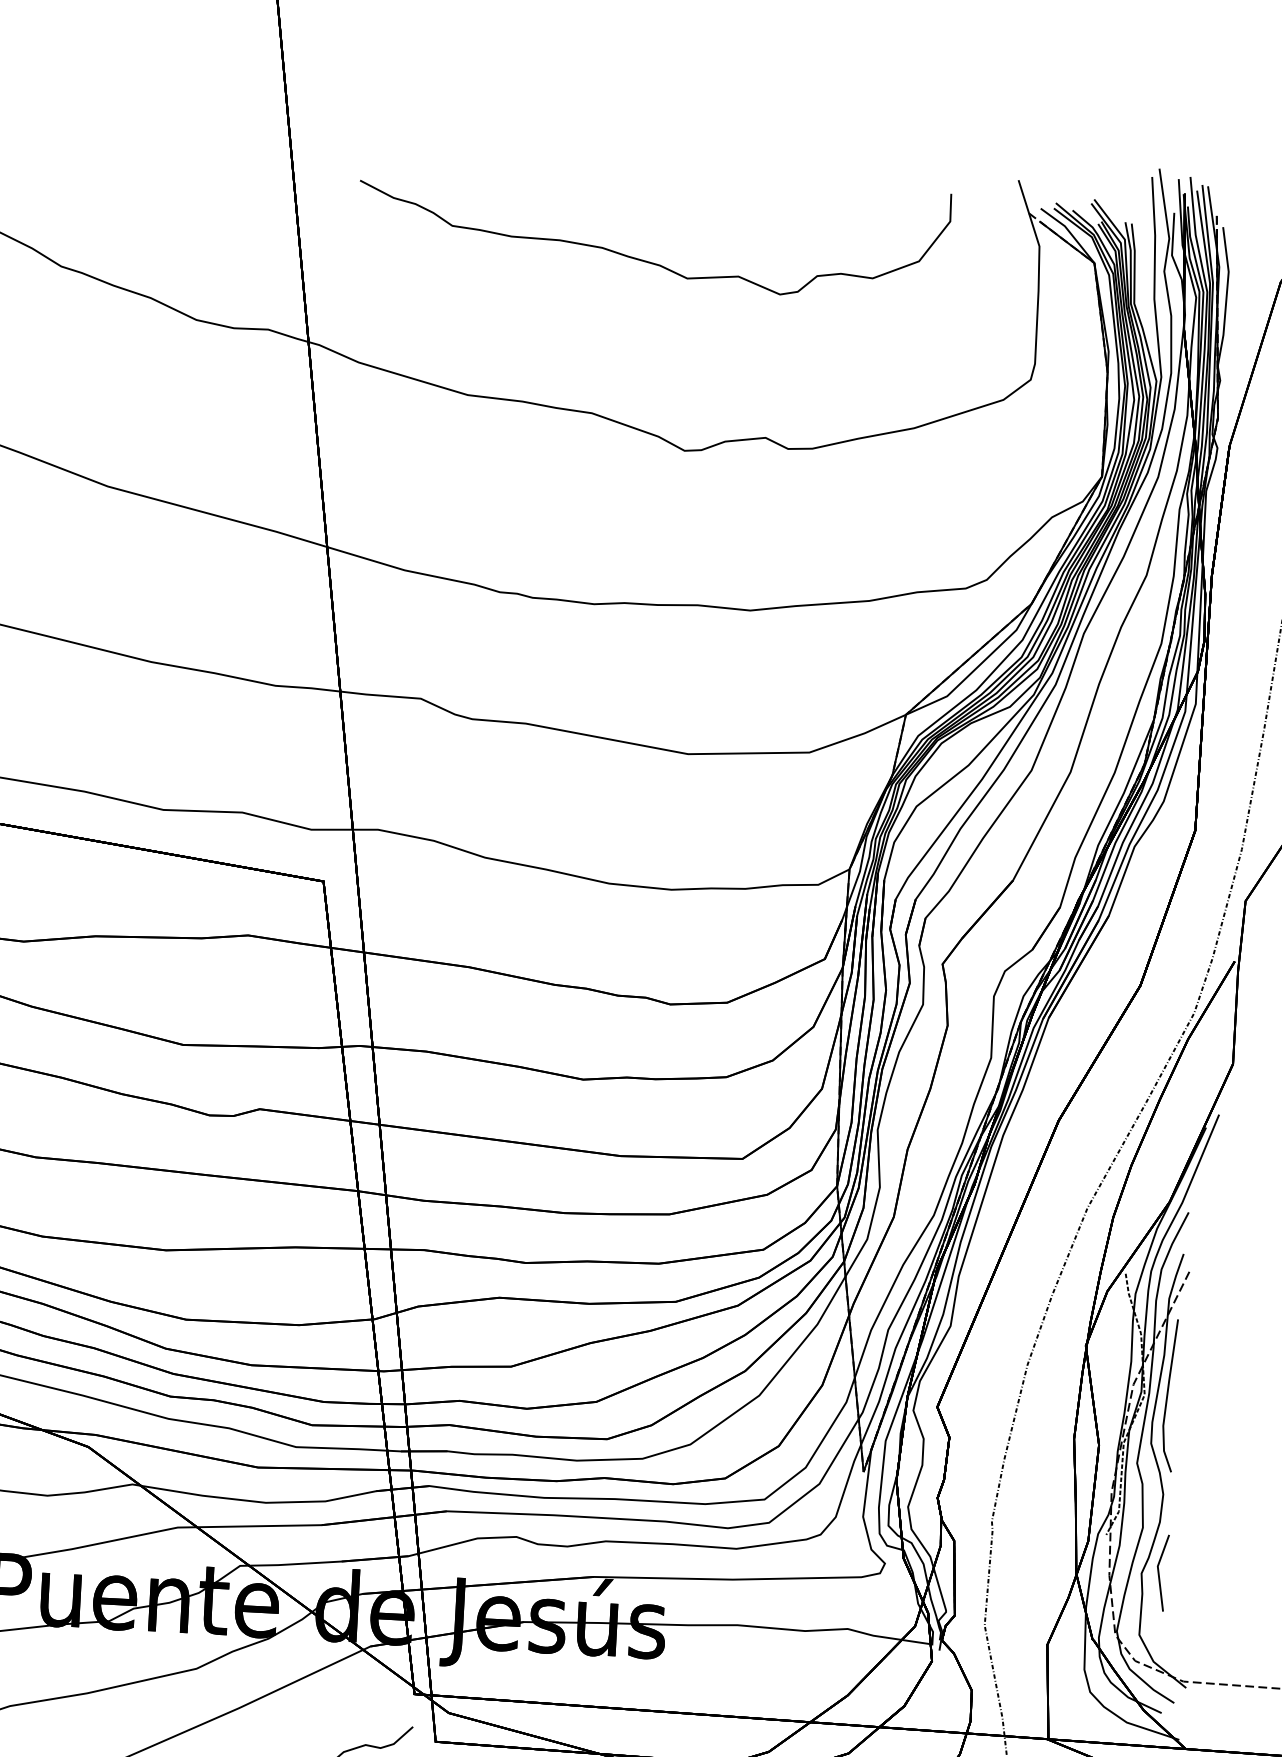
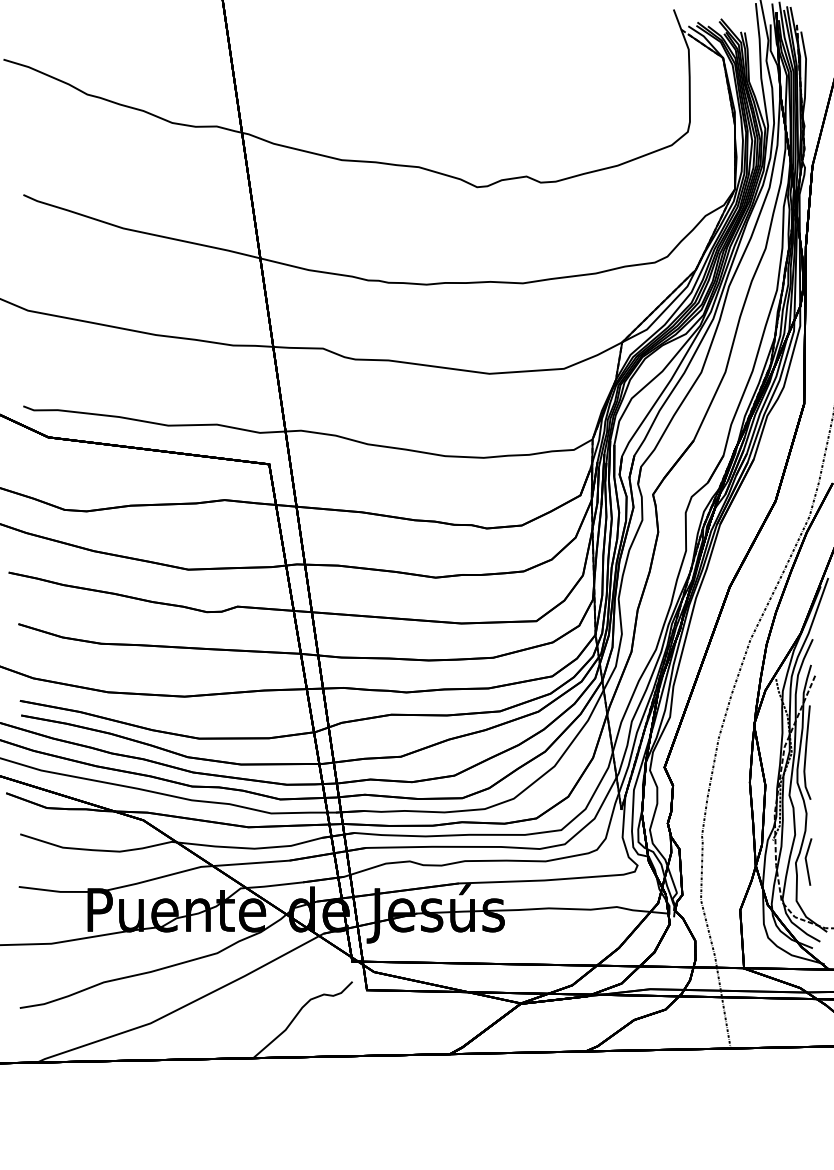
curve: (643, 258) -> (445, 70), removed

